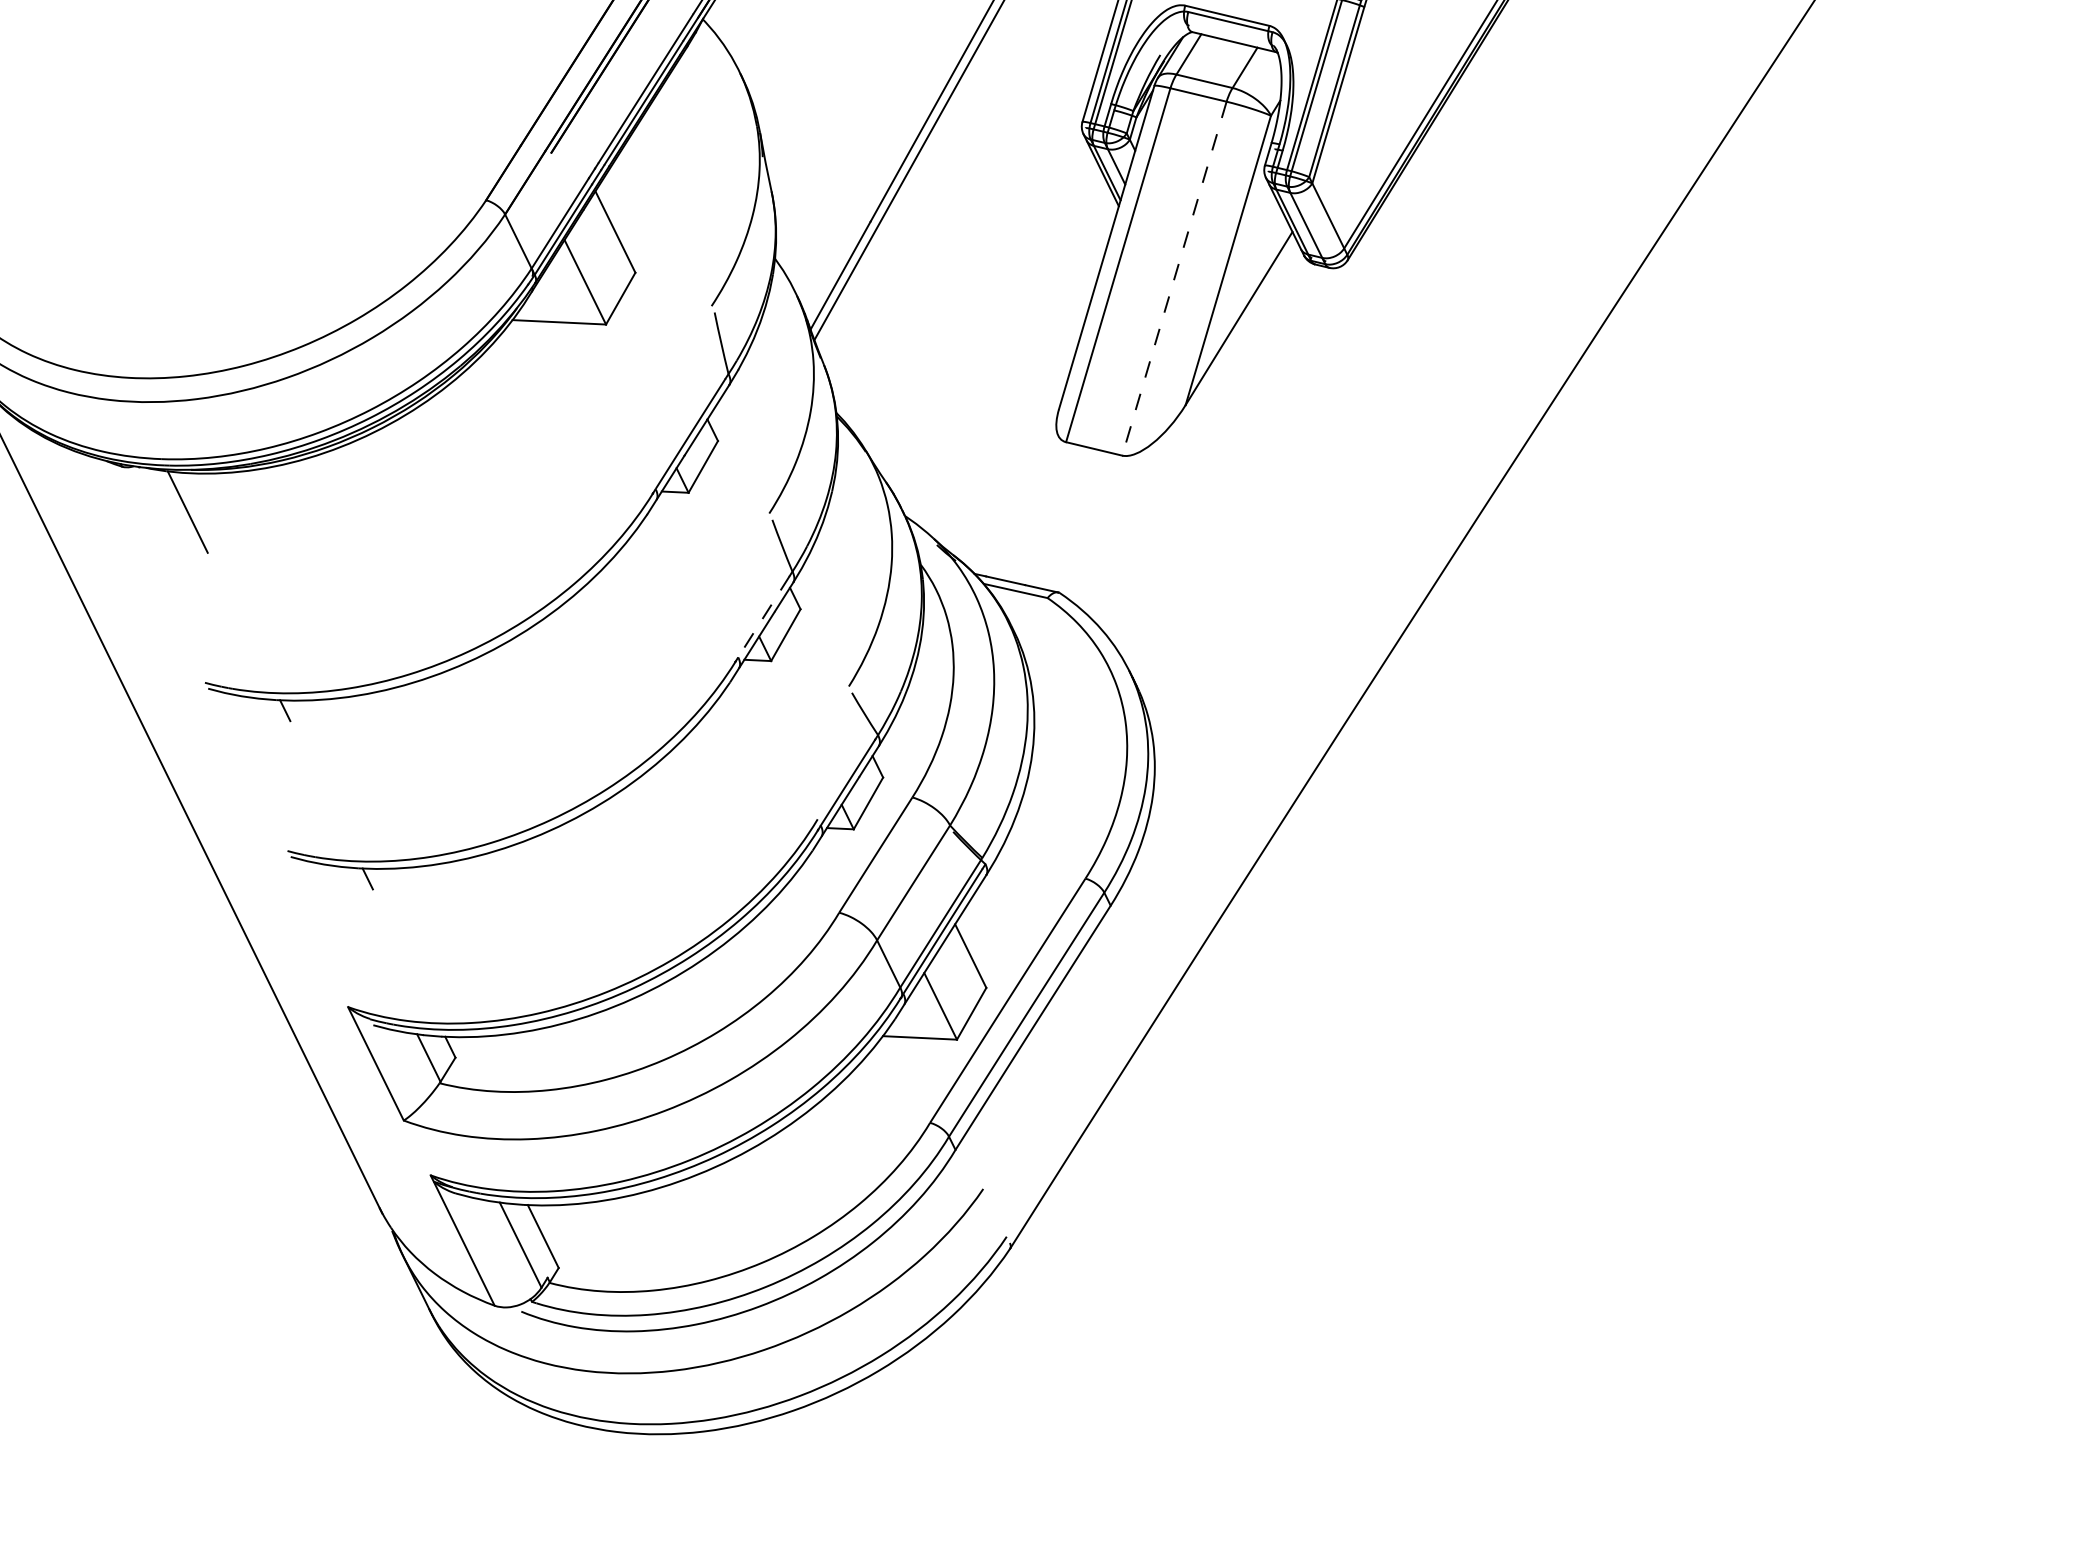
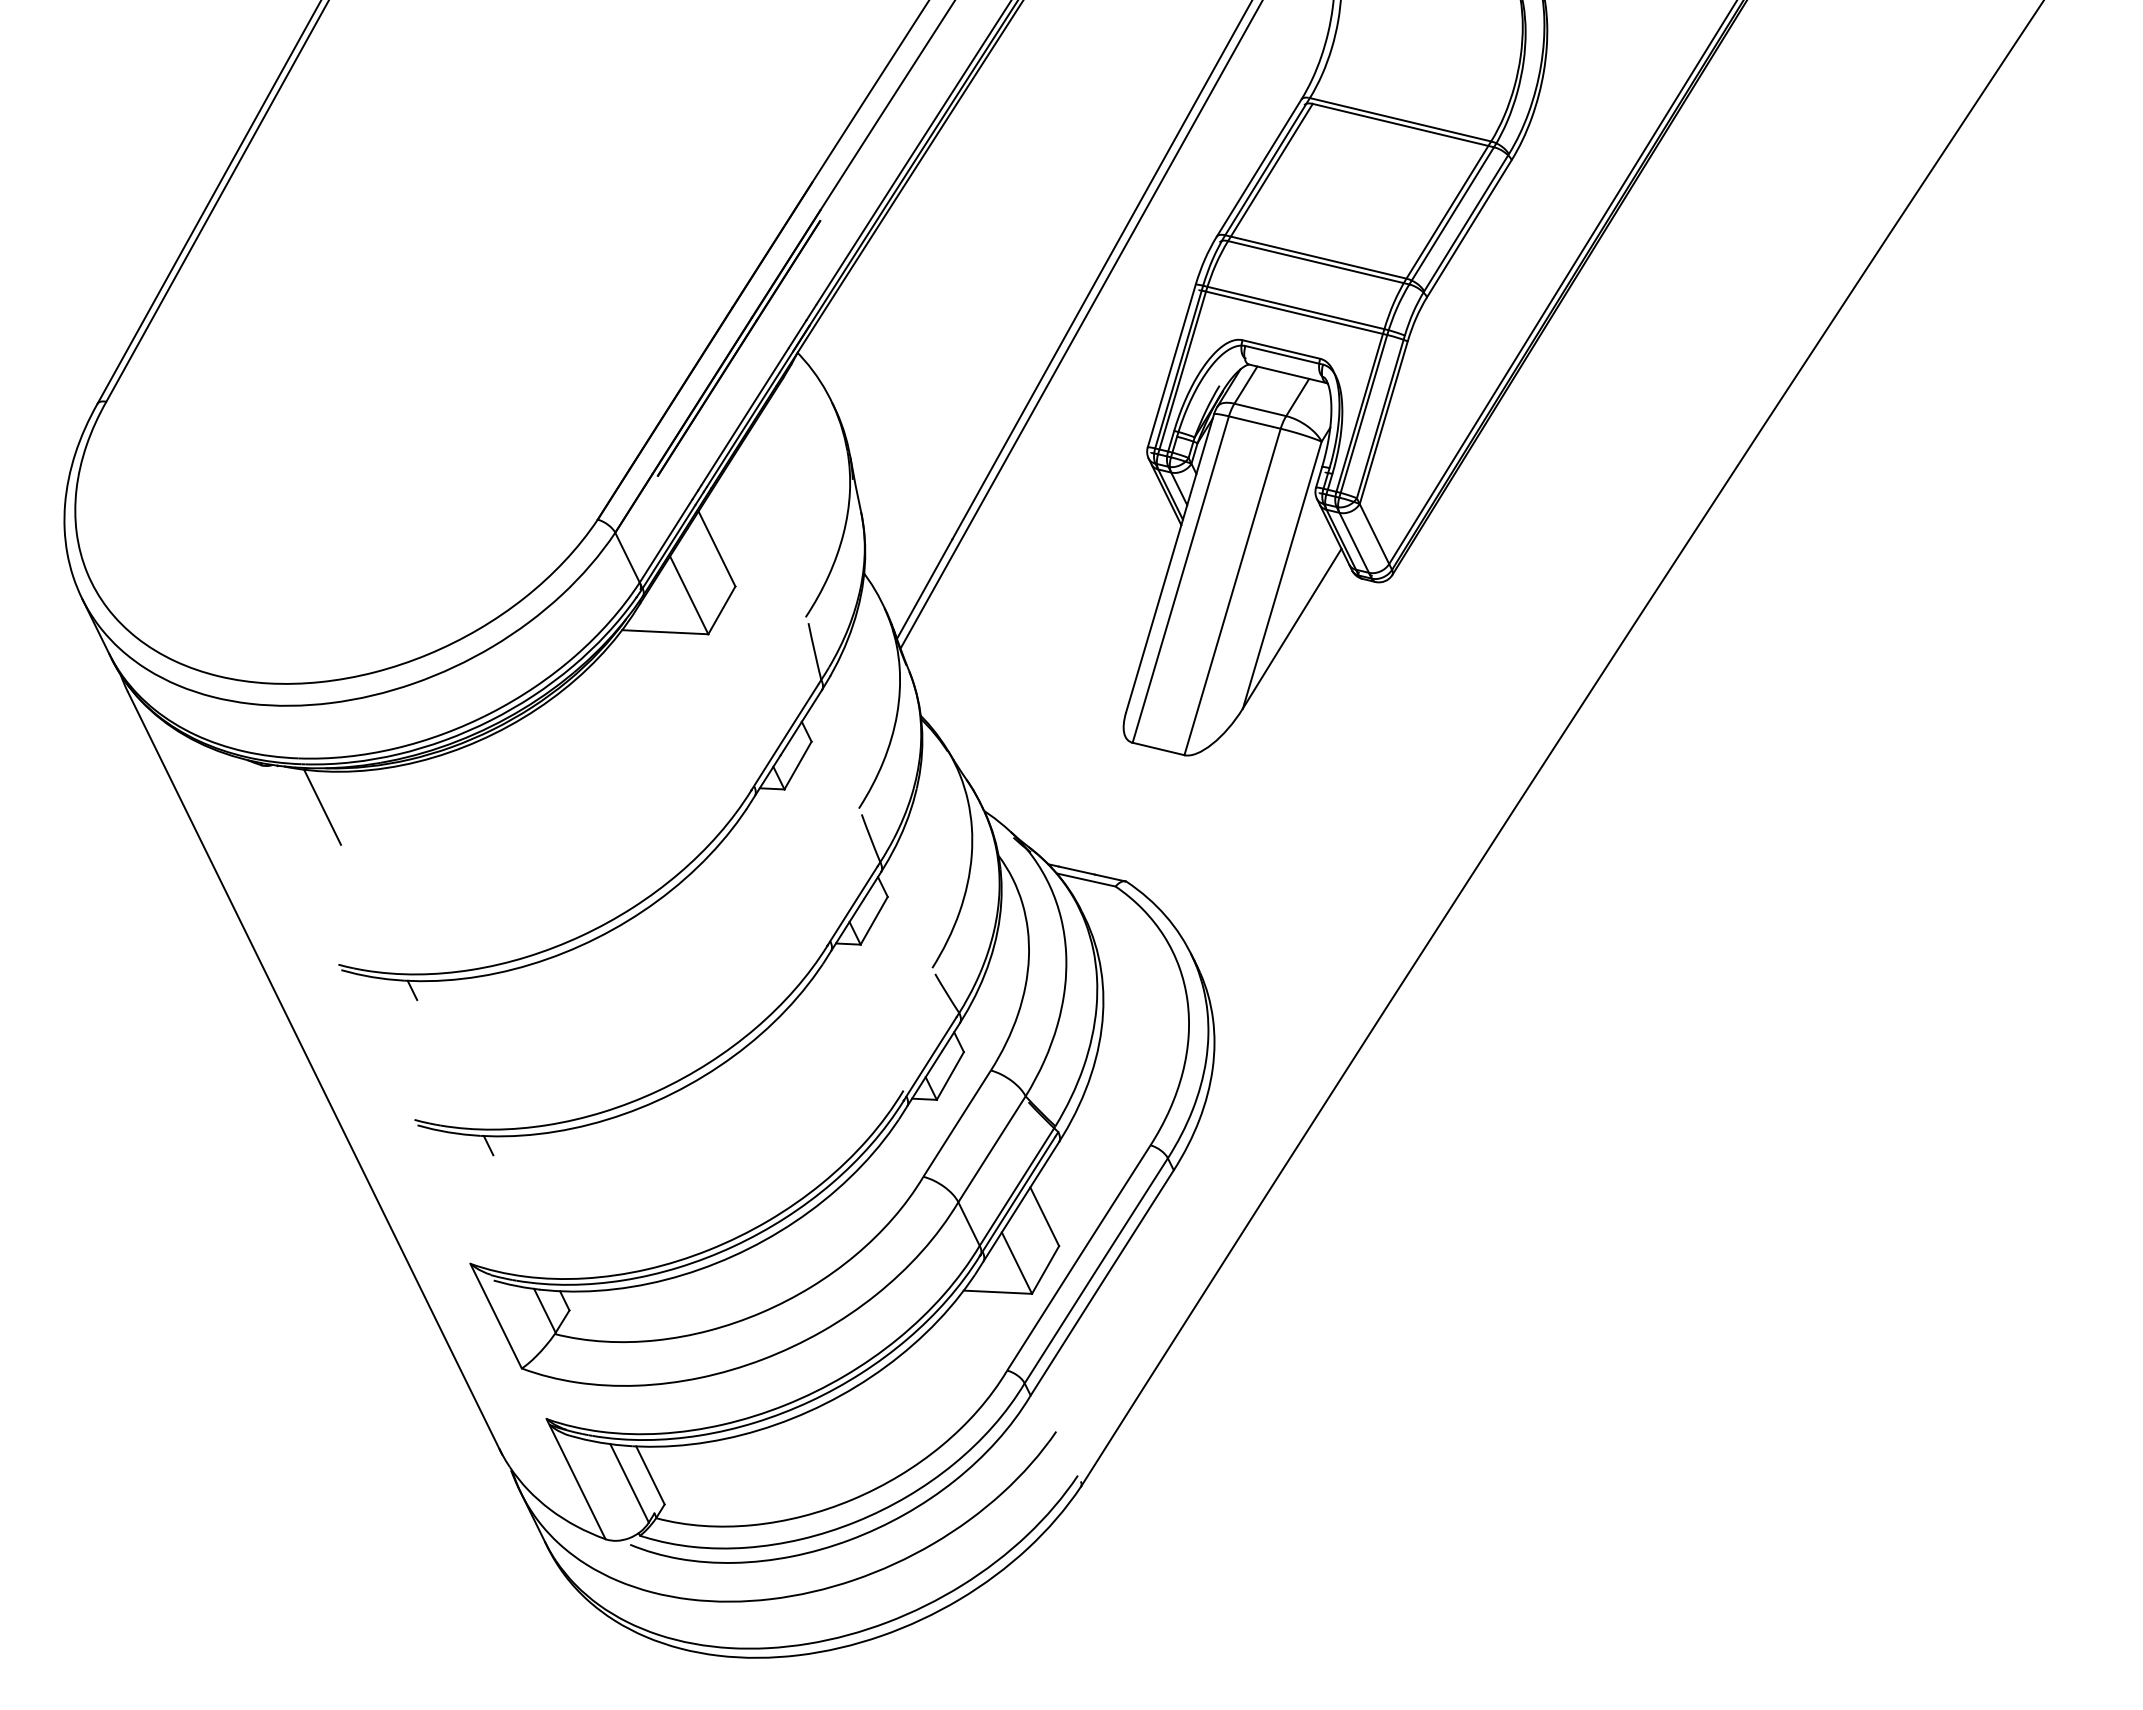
line: (1174, 279) -> (1232, 592), dashed -> solid
line: (763, 617) -> (853, 904), dashed -> solid

